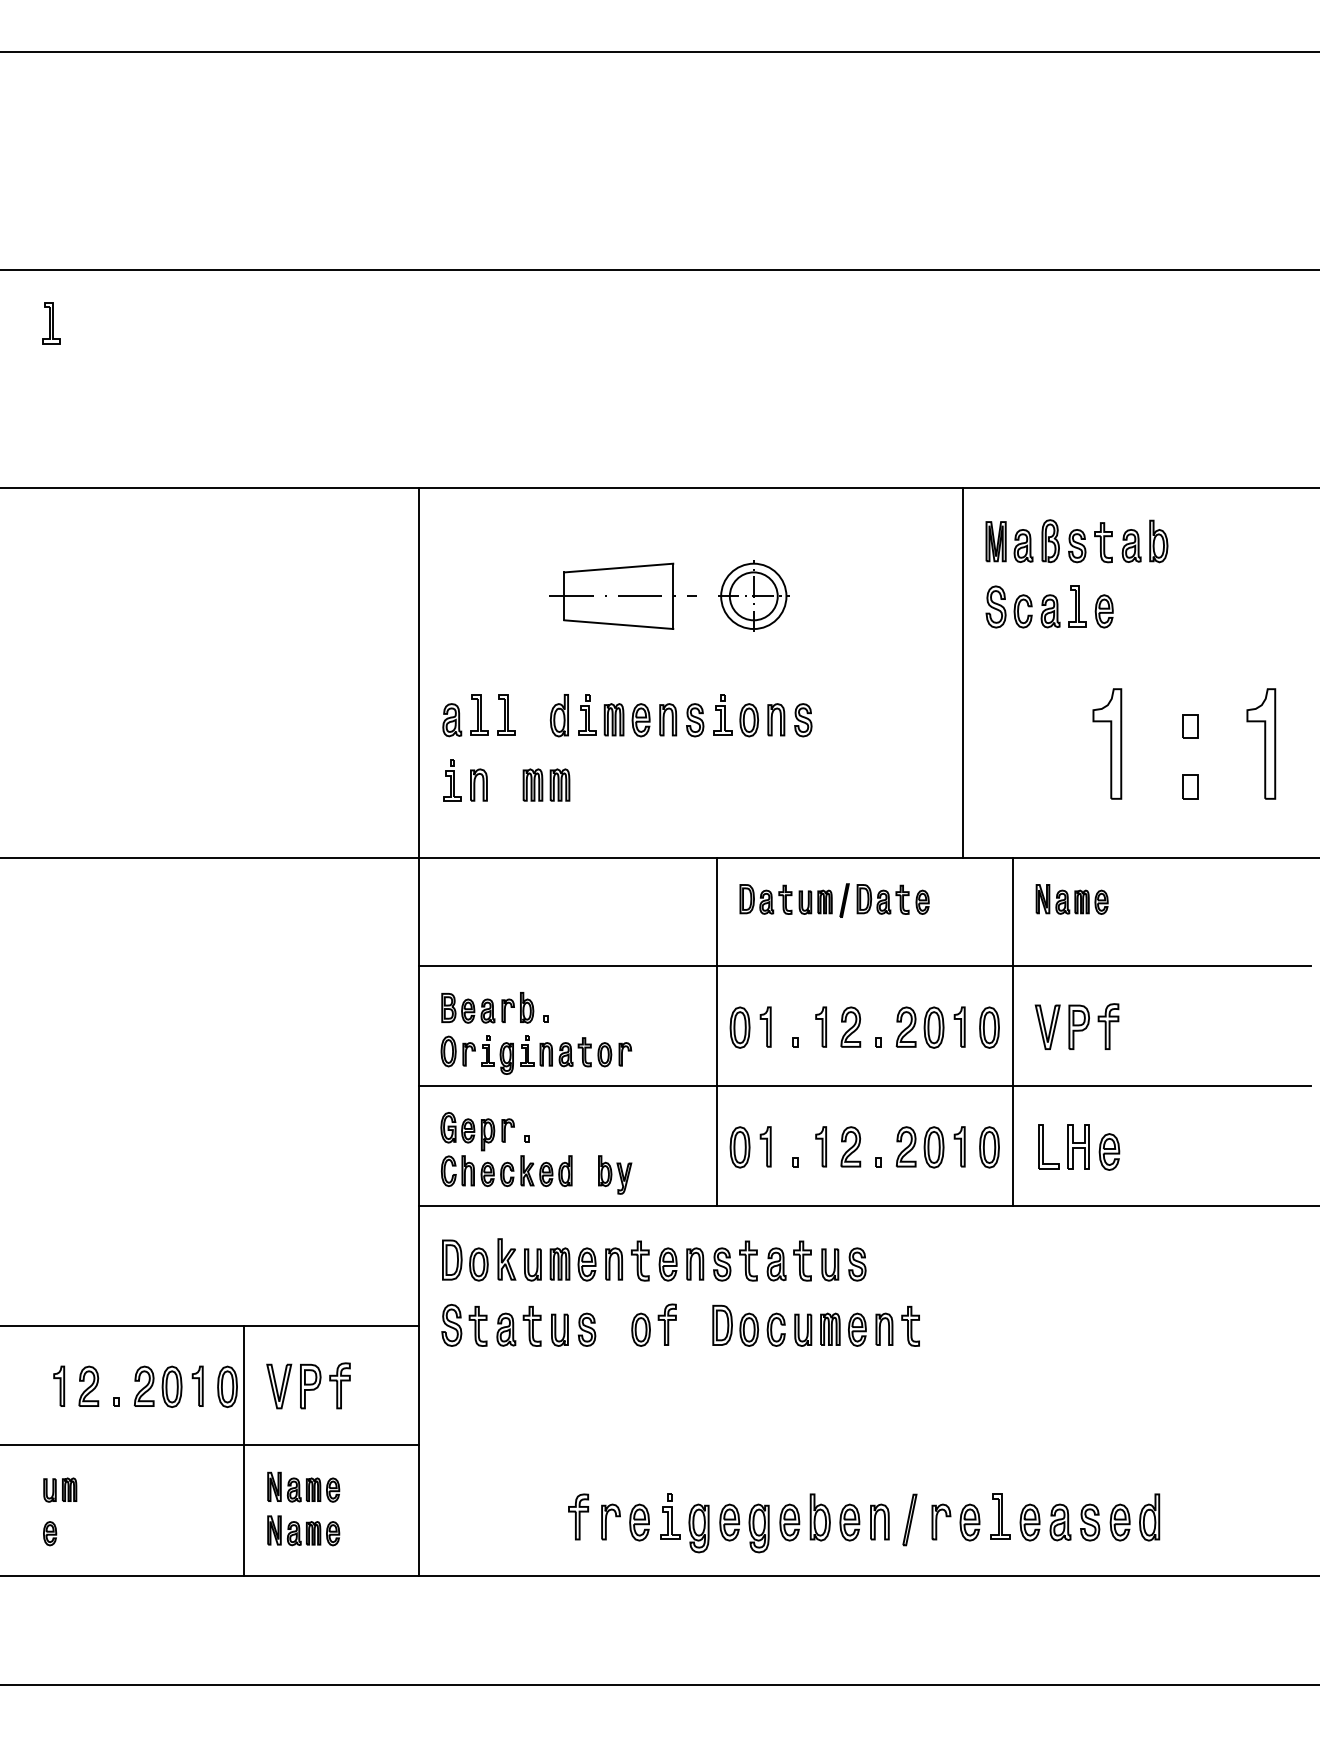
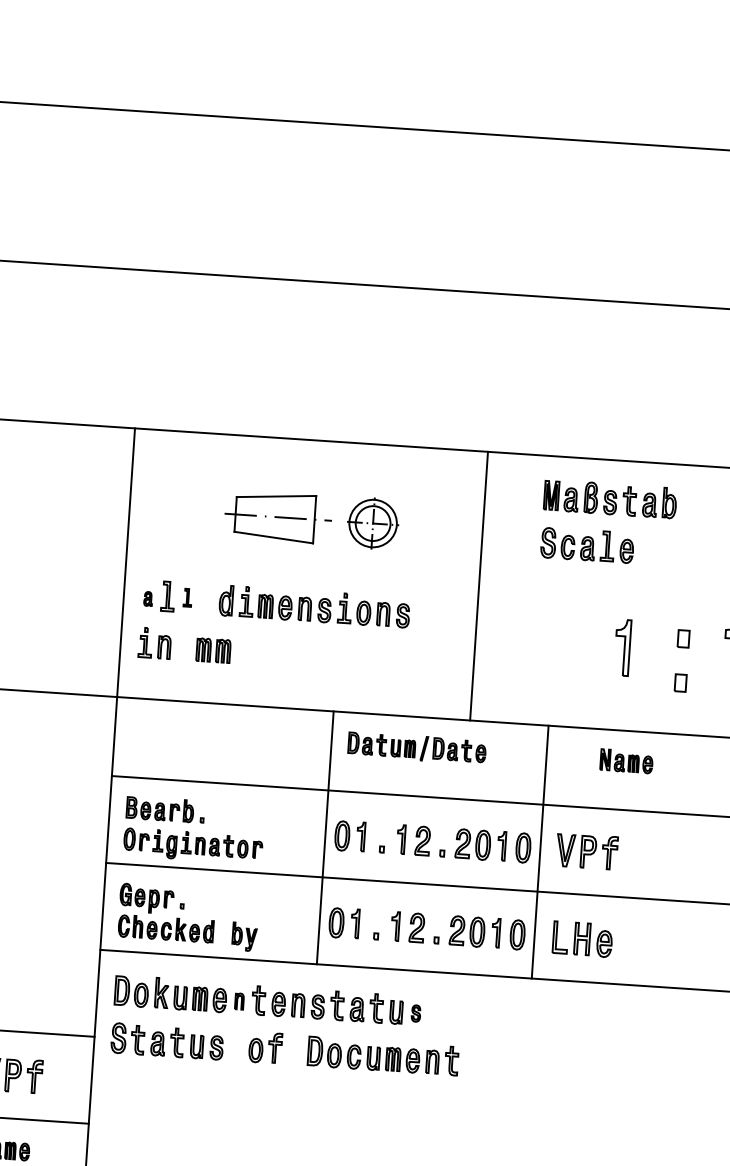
line: (962, 672) -> (478, 586), moved
part: (506, 714) -> (187, 597), size x0.6
part: (452, 720) -> (148, 599), size x0.6
part: (1107, 743) -> (622, 647), size x0.7
part: (1071, 899) -> (626, 761), moved
part: (613, 1263) -> (239, 1001), size x0.7
part: (857, 1264) -> (416, 1013), size x0.7

